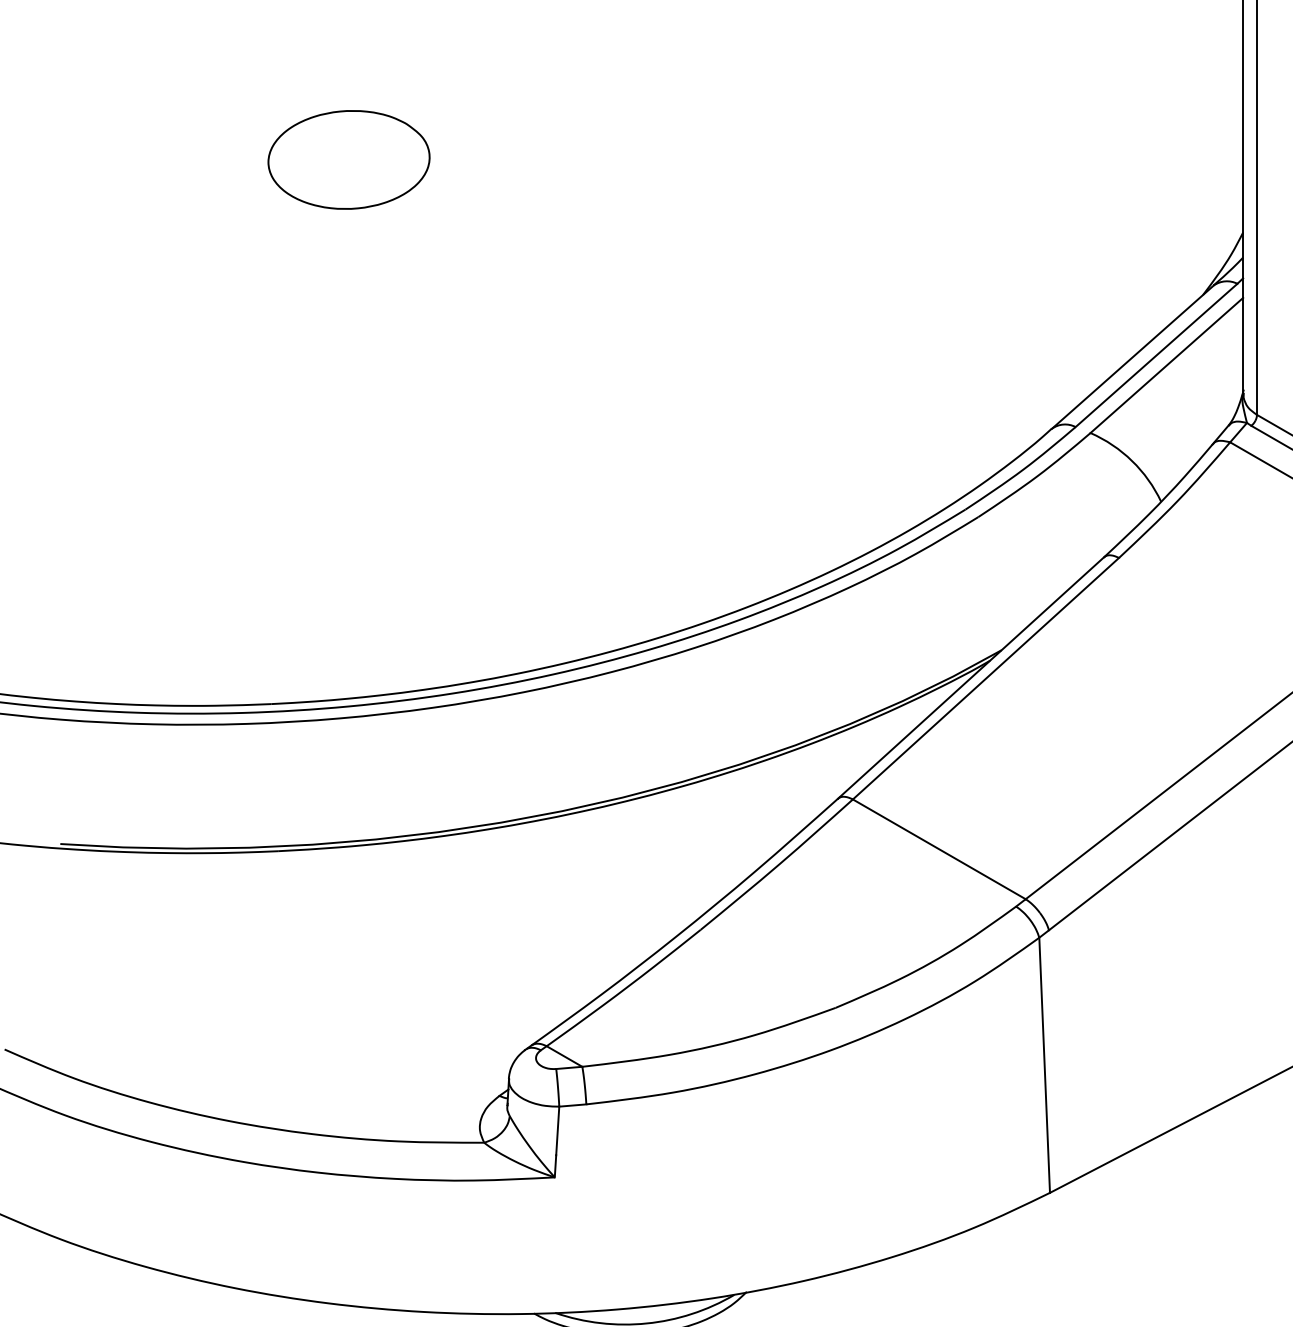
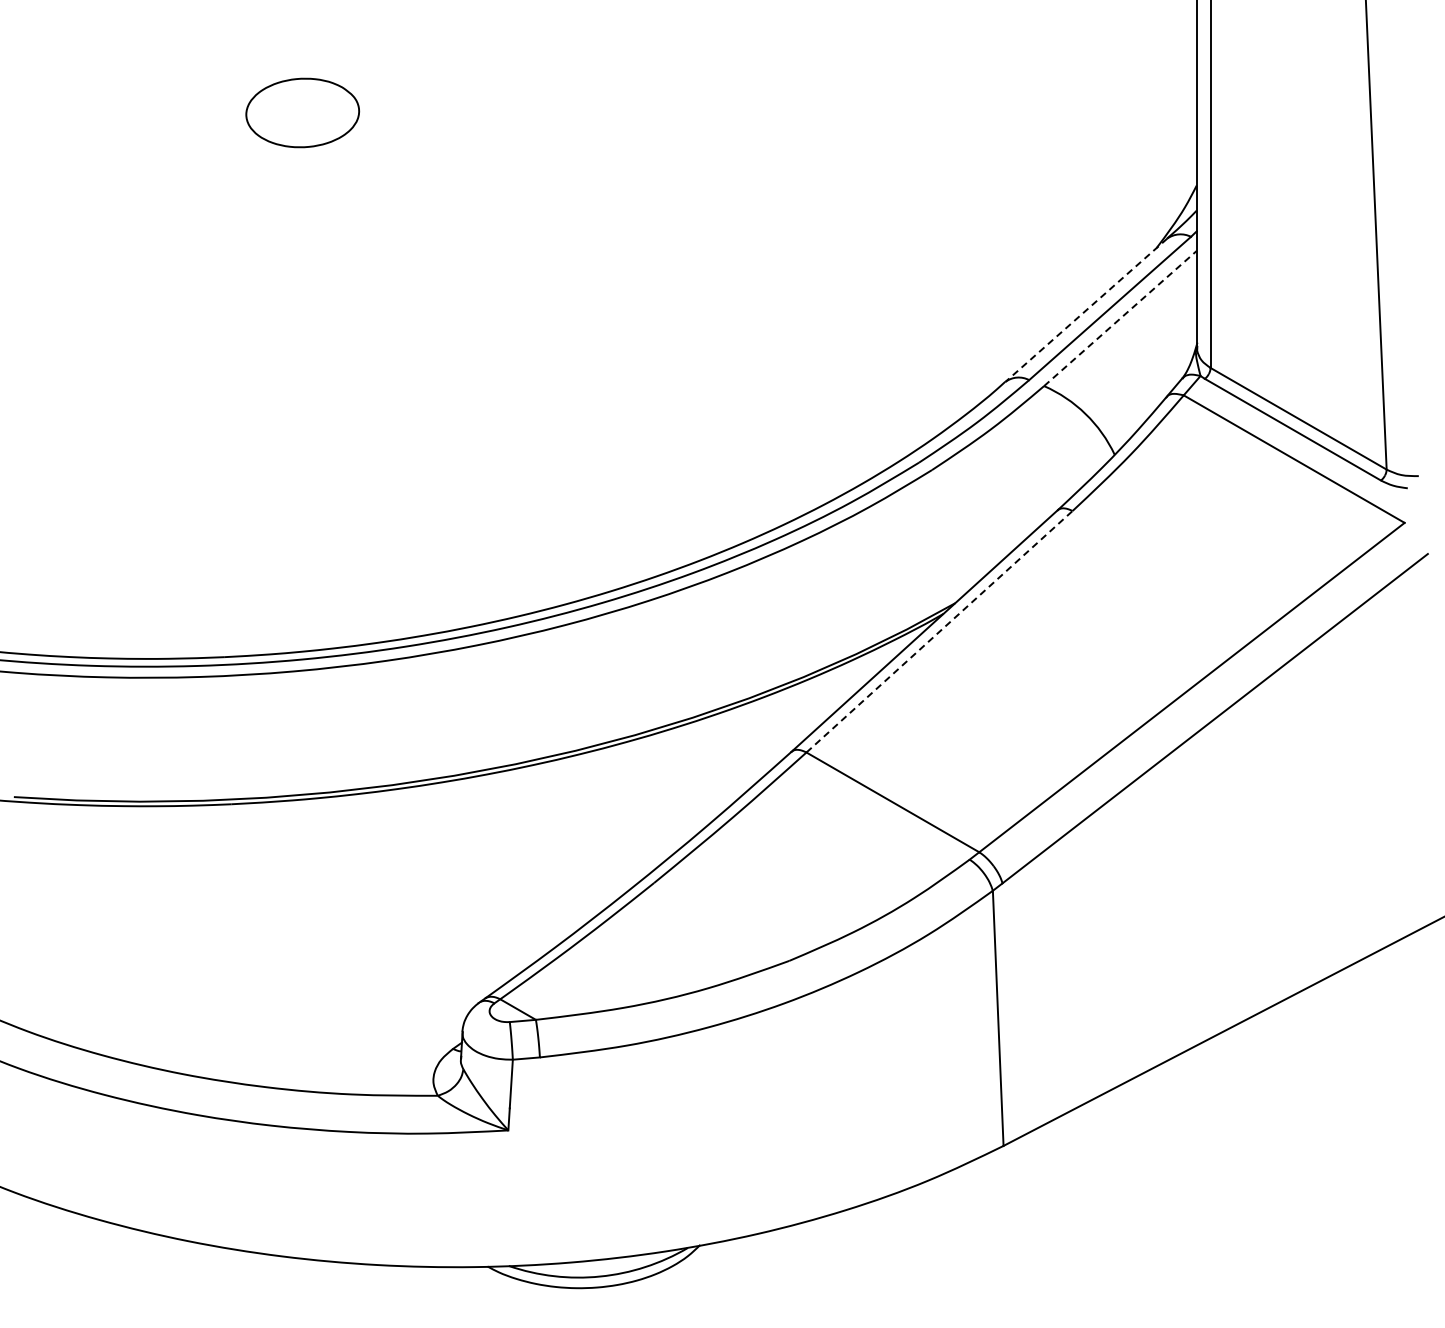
part: (348, 159) -> (302, 112), size x0.7
line: (1132, 357) -> (1086, 310), solid -> dashed
line: (1166, 365) -> (1120, 318), solid -> dashed
line: (985, 678) -> (939, 631), solid -> dashed

